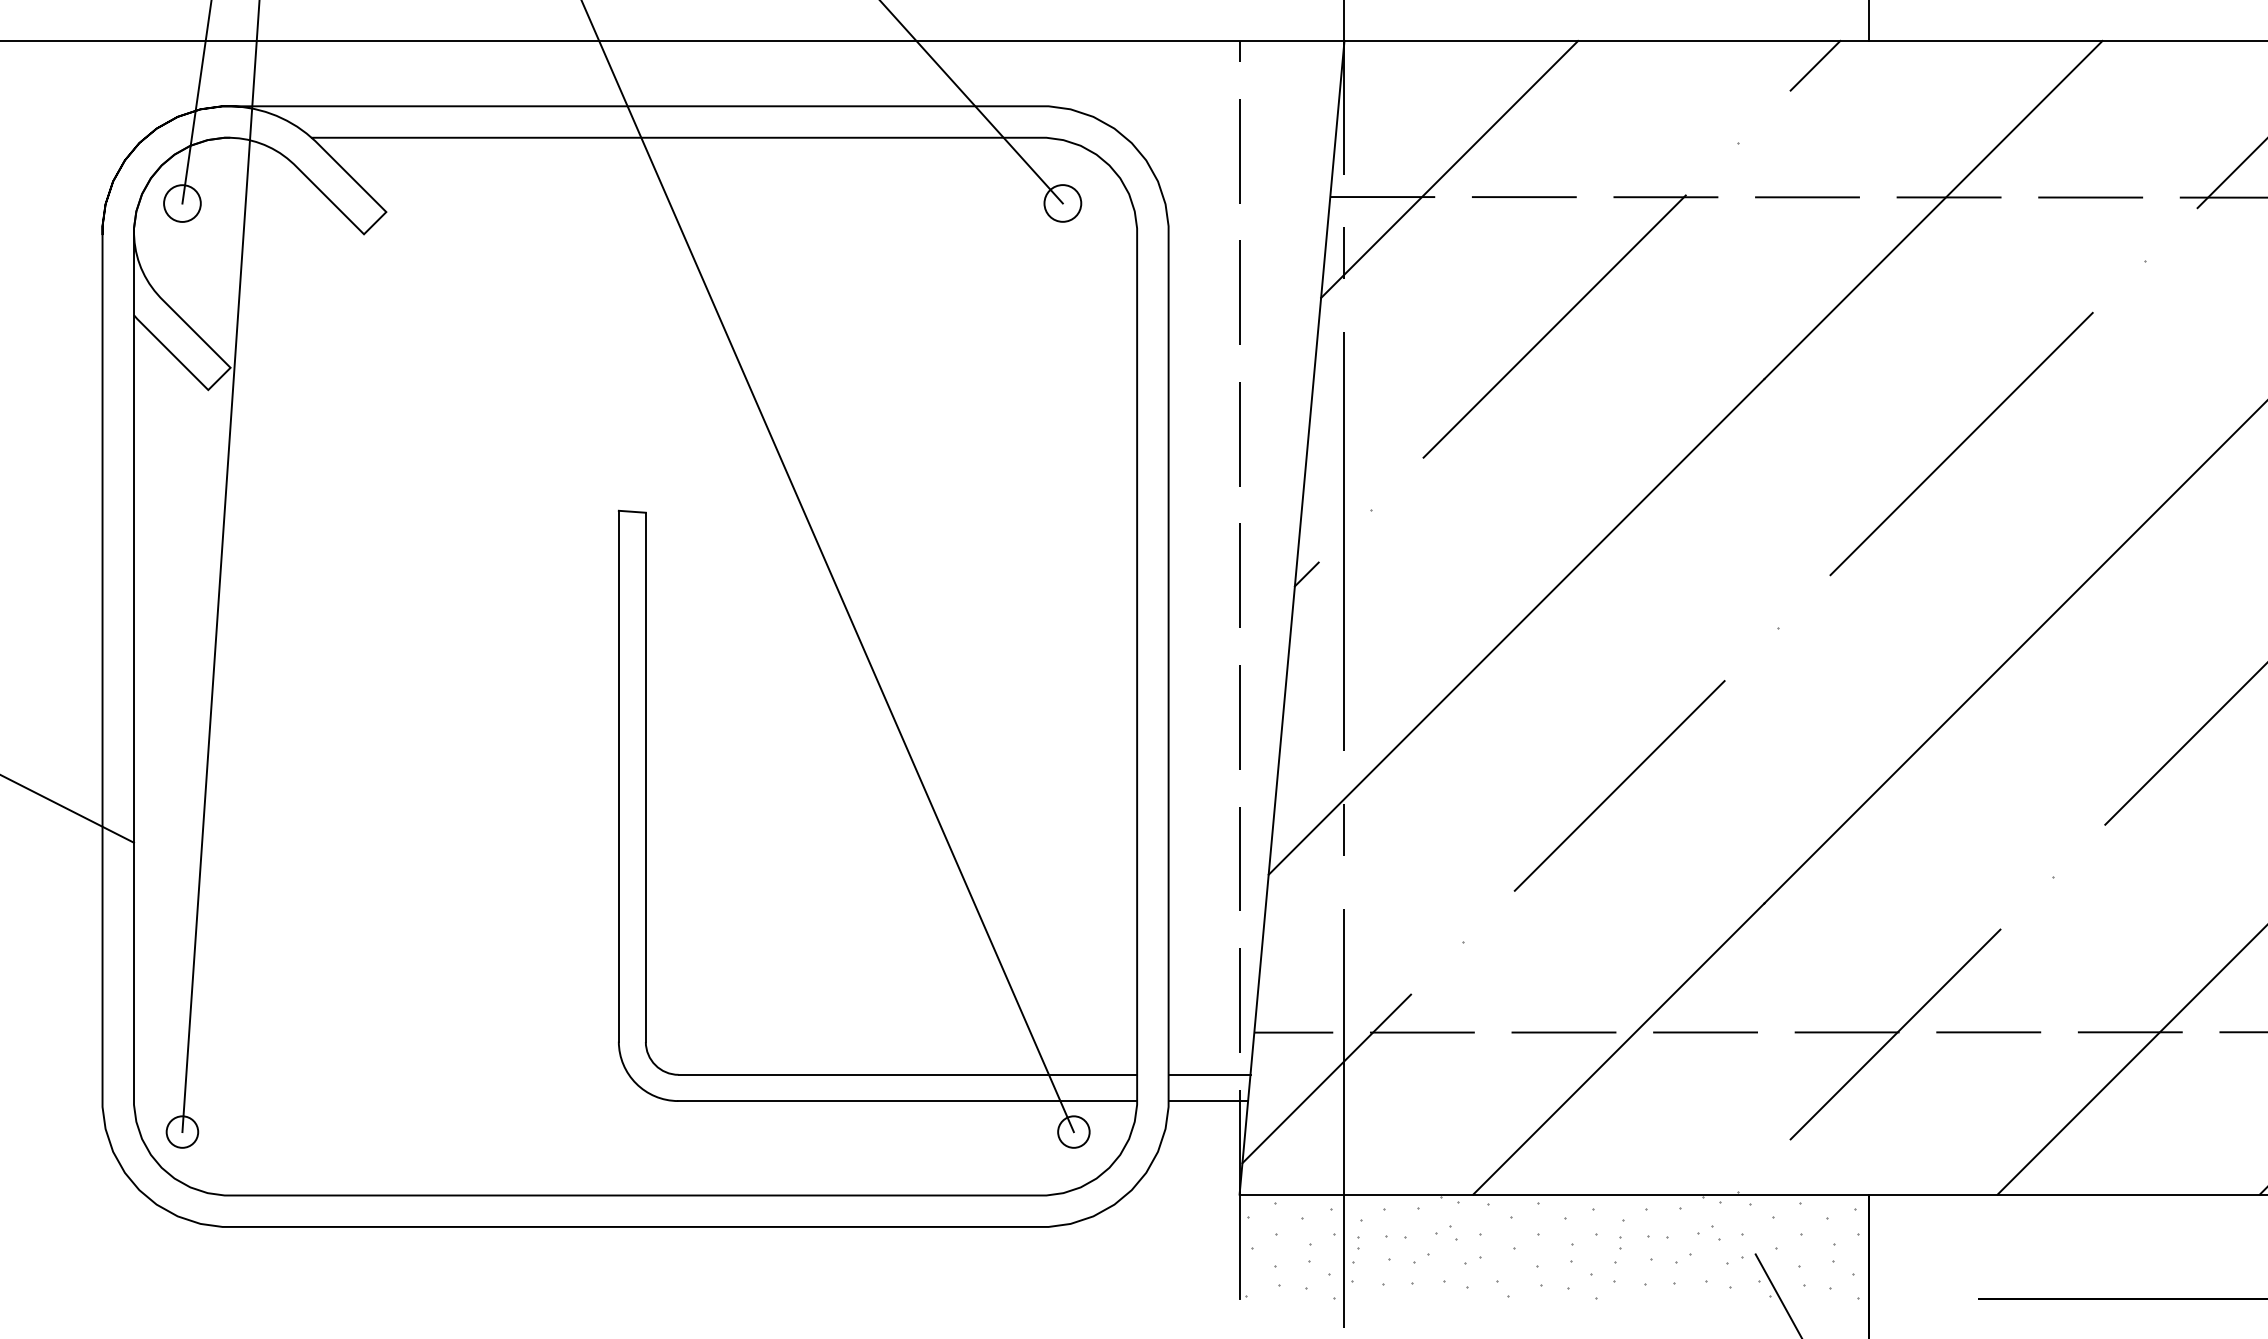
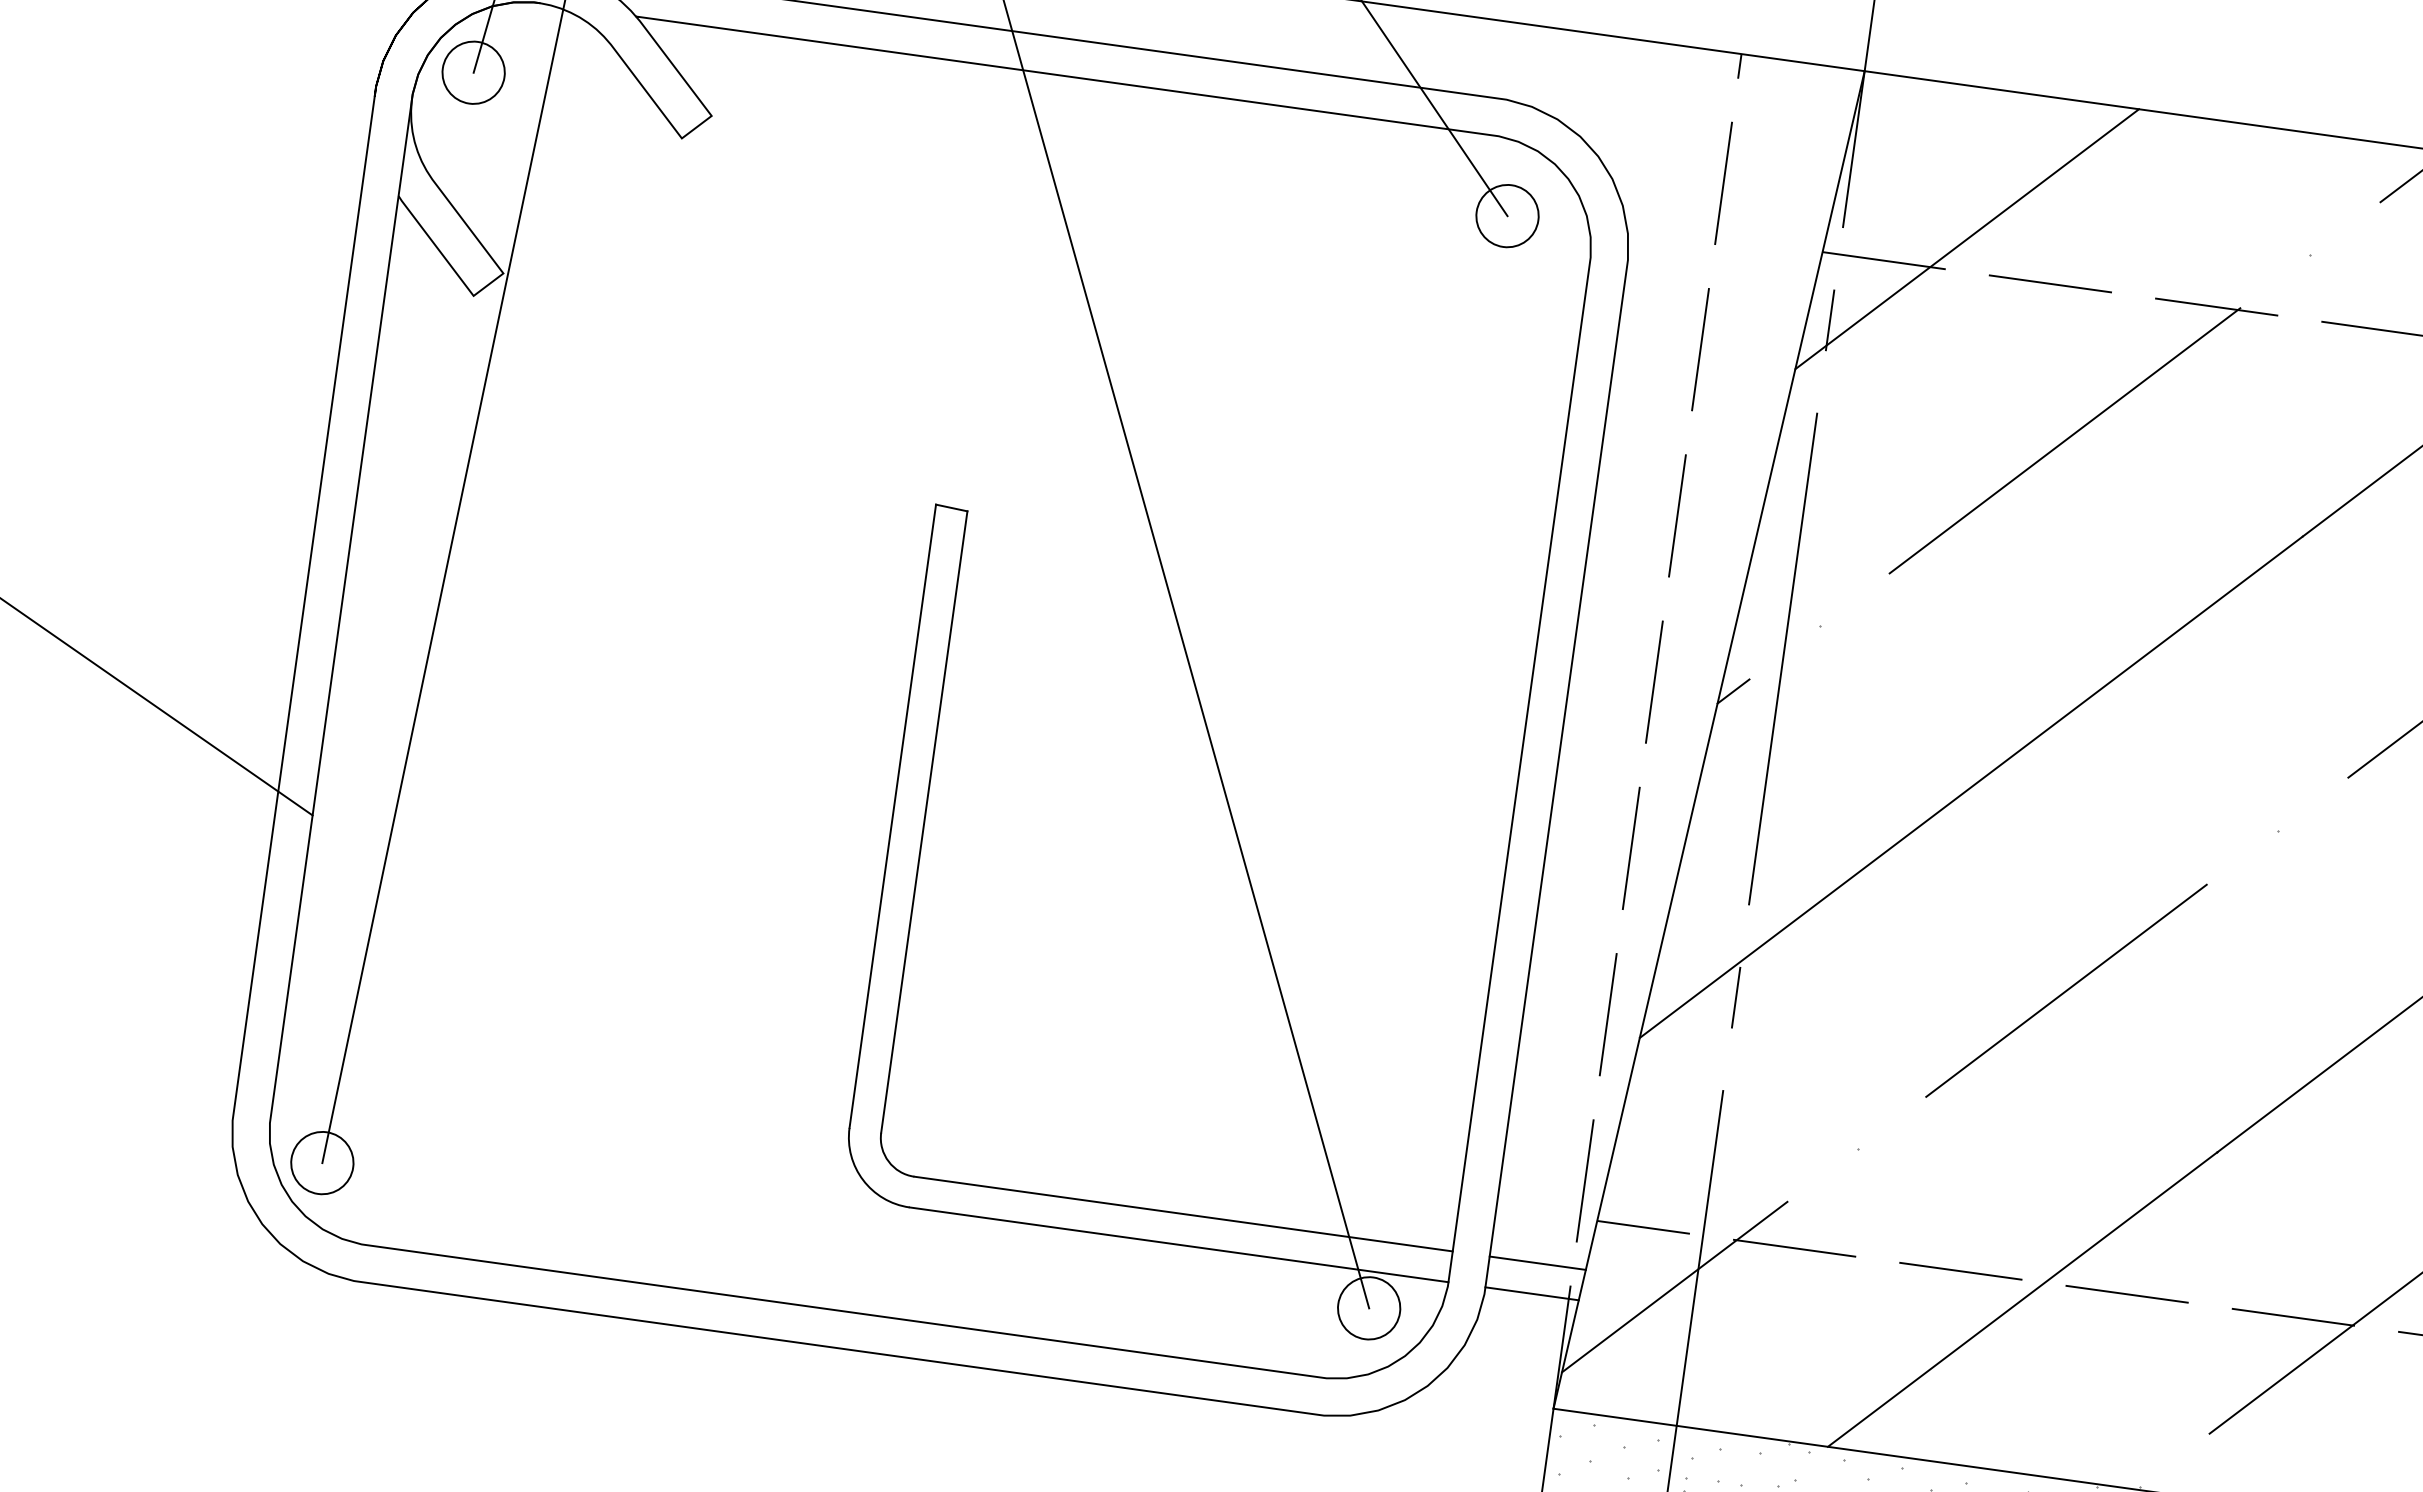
circle: (182, 203) -> (473, 72), size x1.43
circle: (1062, 203) -> (1507, 216), size x1.43
circle: (182, 1131) -> (322, 1162), size x1.67
circle: (1073, 1131) -> (1368, 1307), size x1.67

